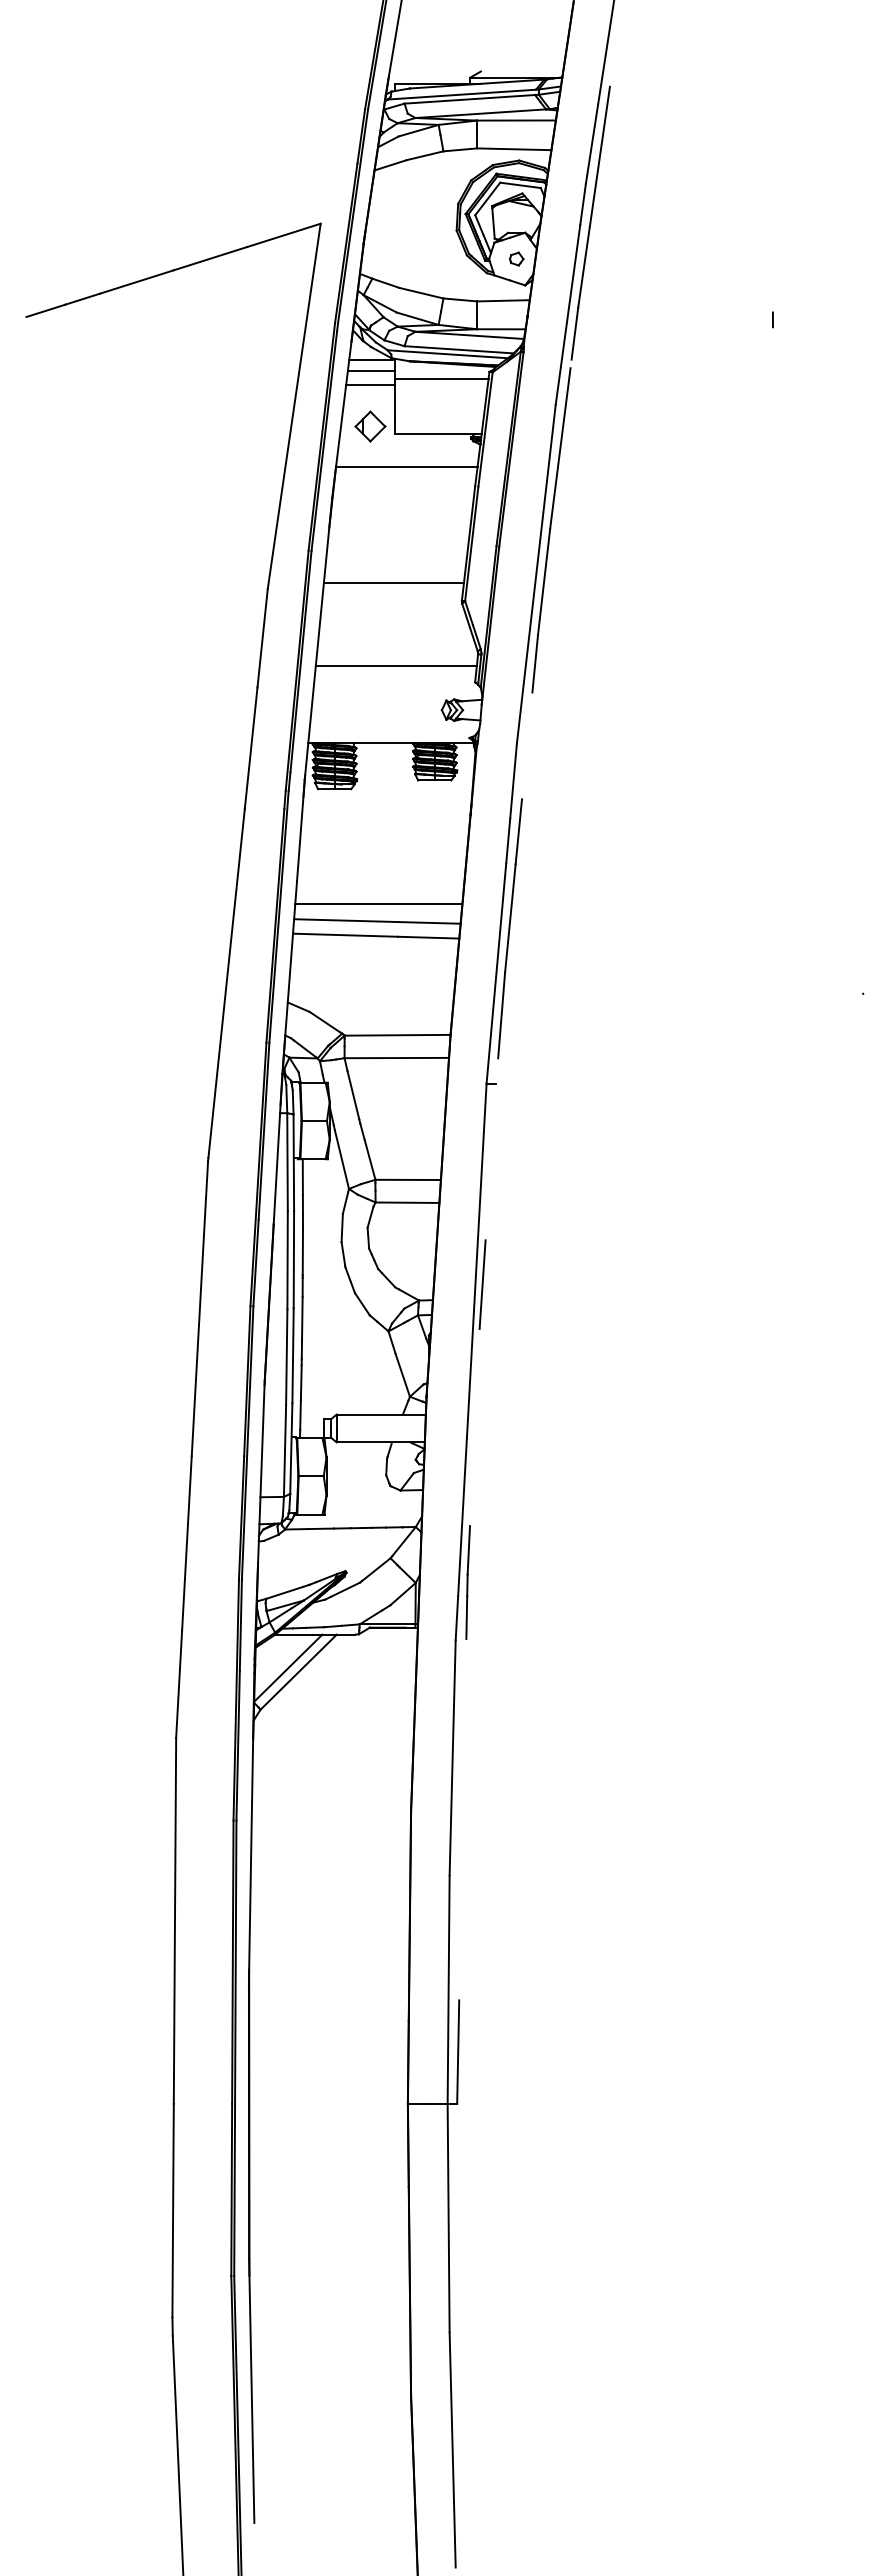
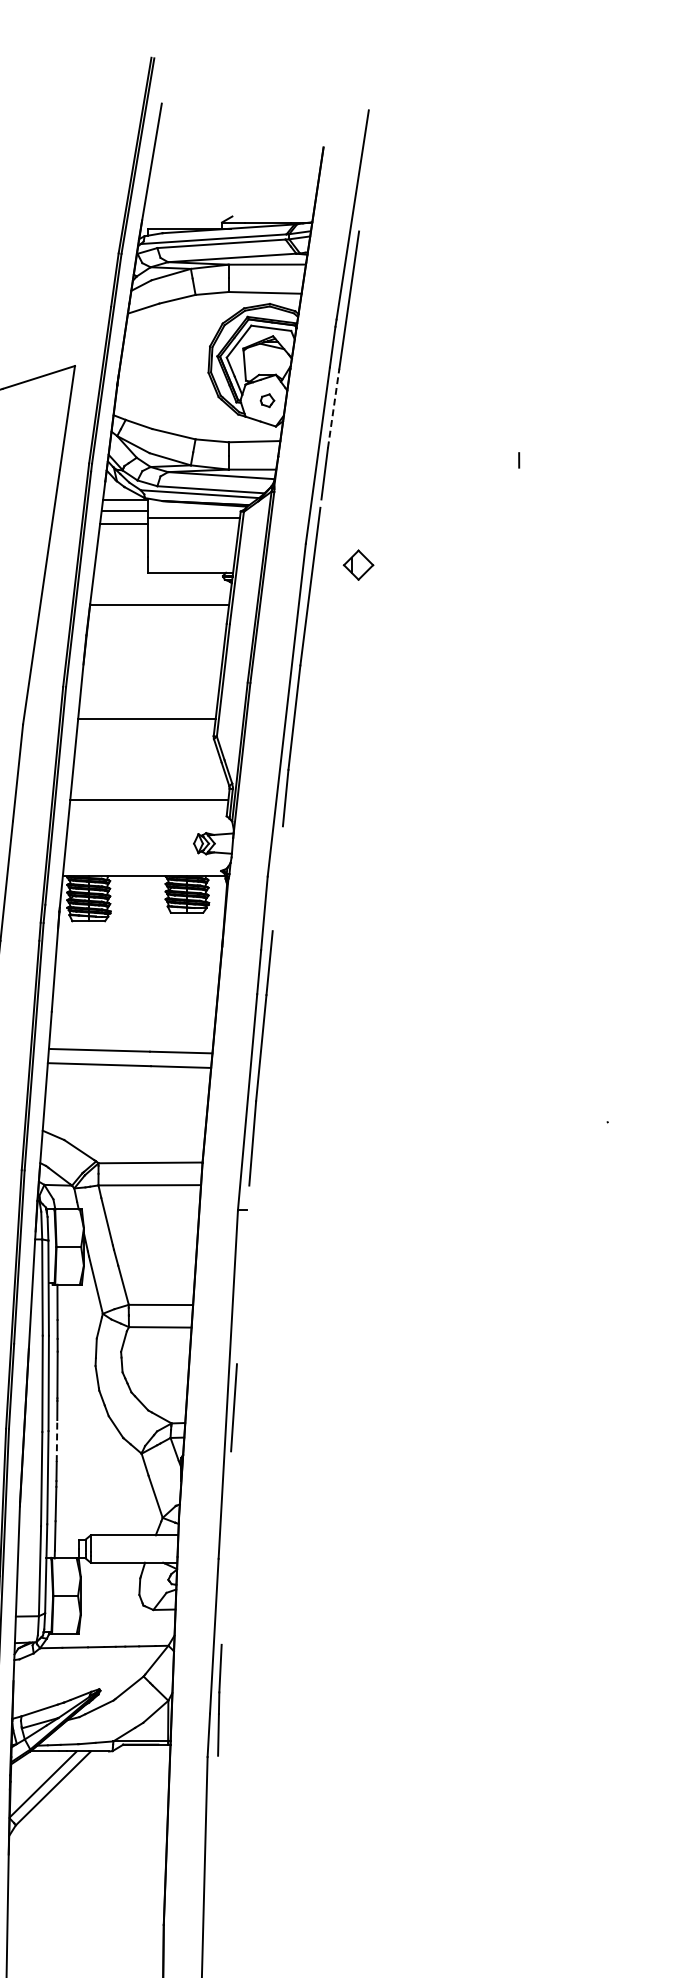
line: (584, 267) -> (334, 408), solid -> dashed
part: (370, 426) -> (358, 565), moved
line: (378, 903) -> (131, 1033), removed
line: (302, 1317) -> (57, 1440), solid -> dashed

